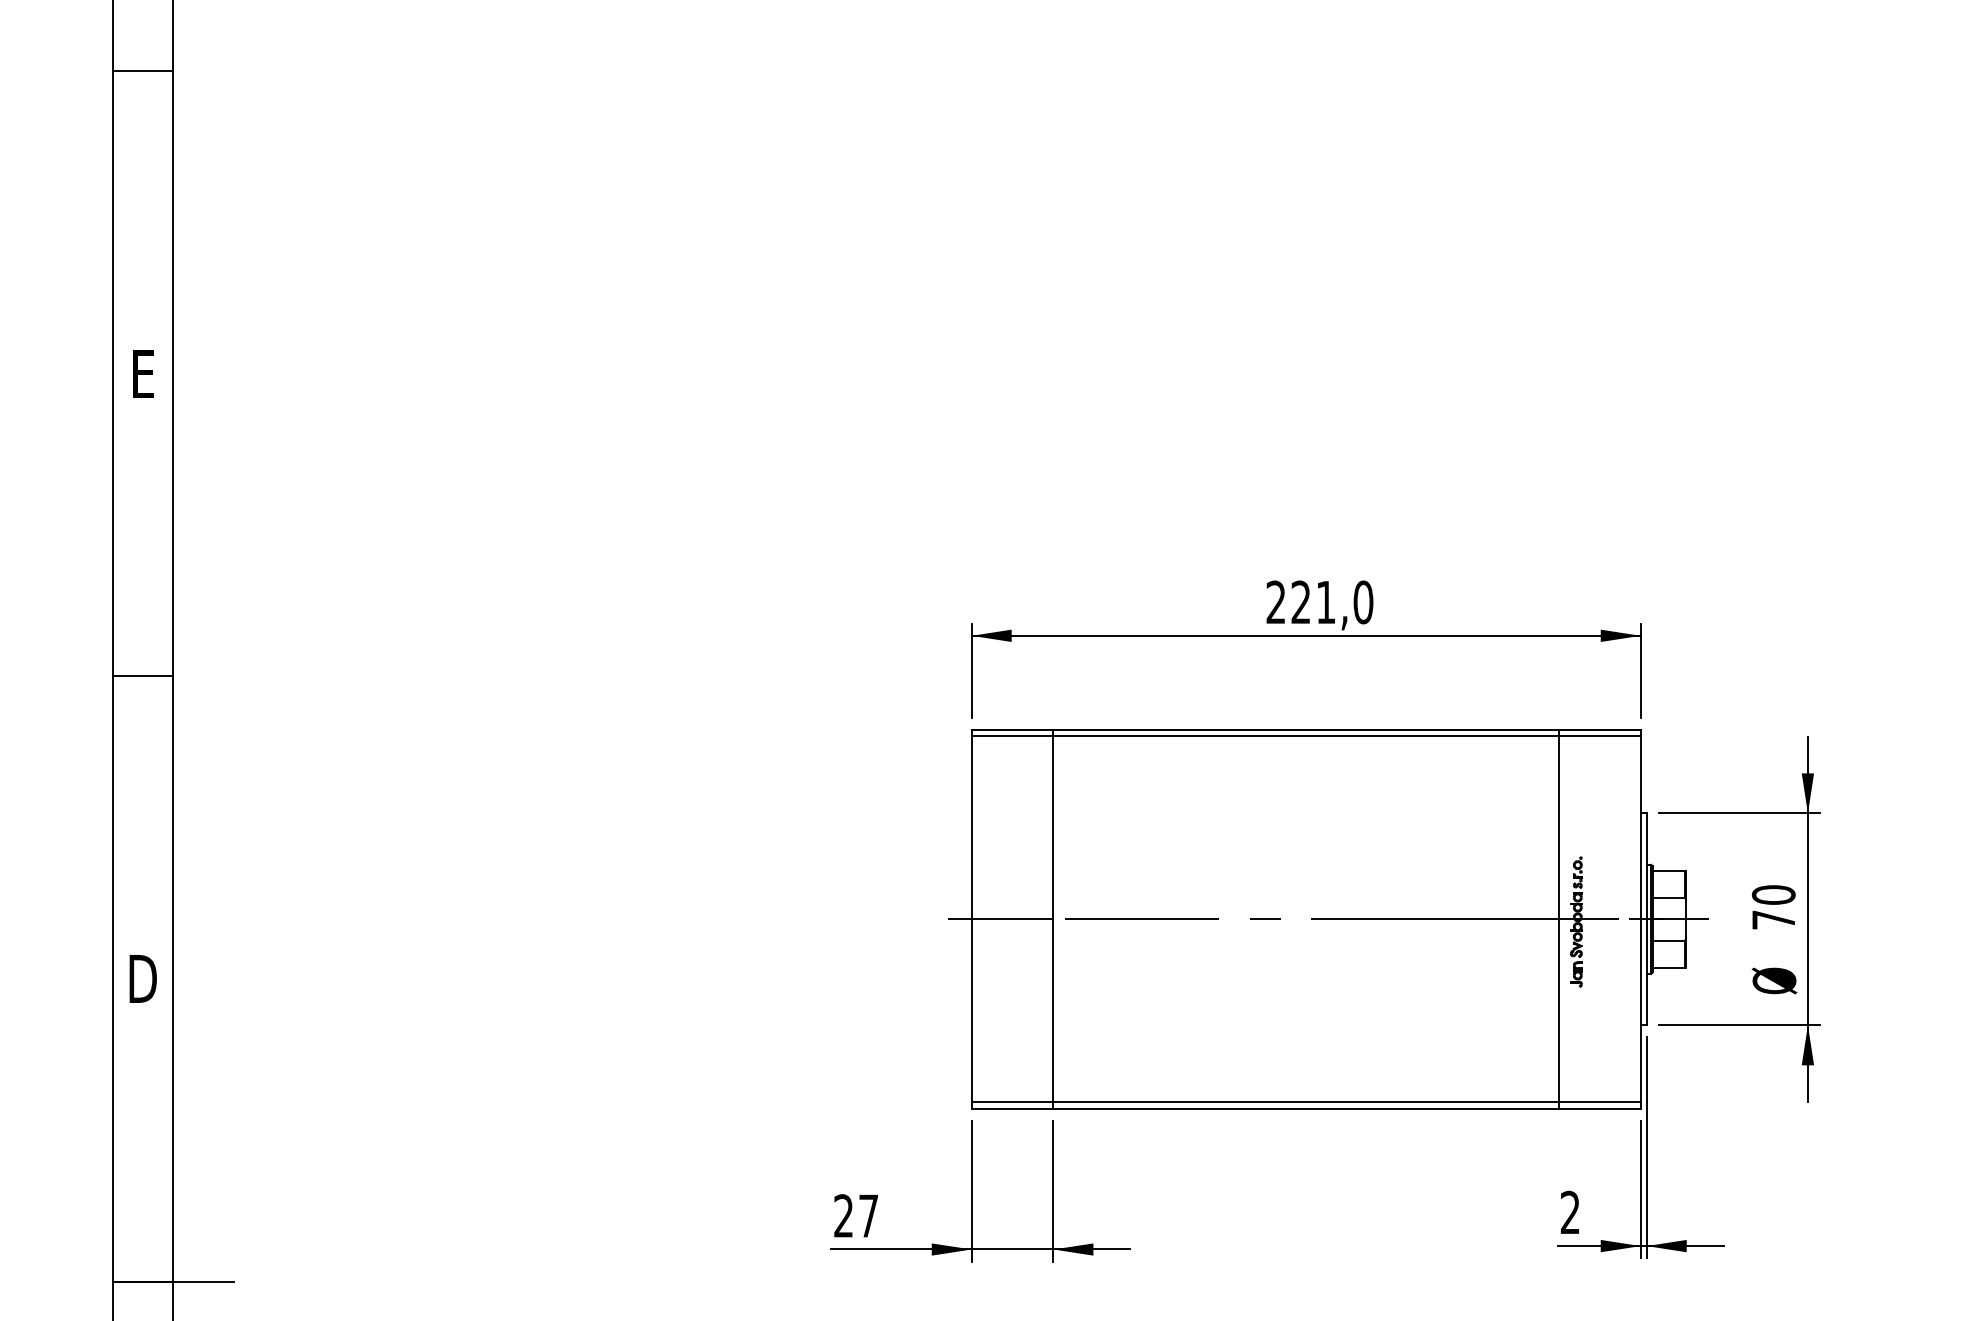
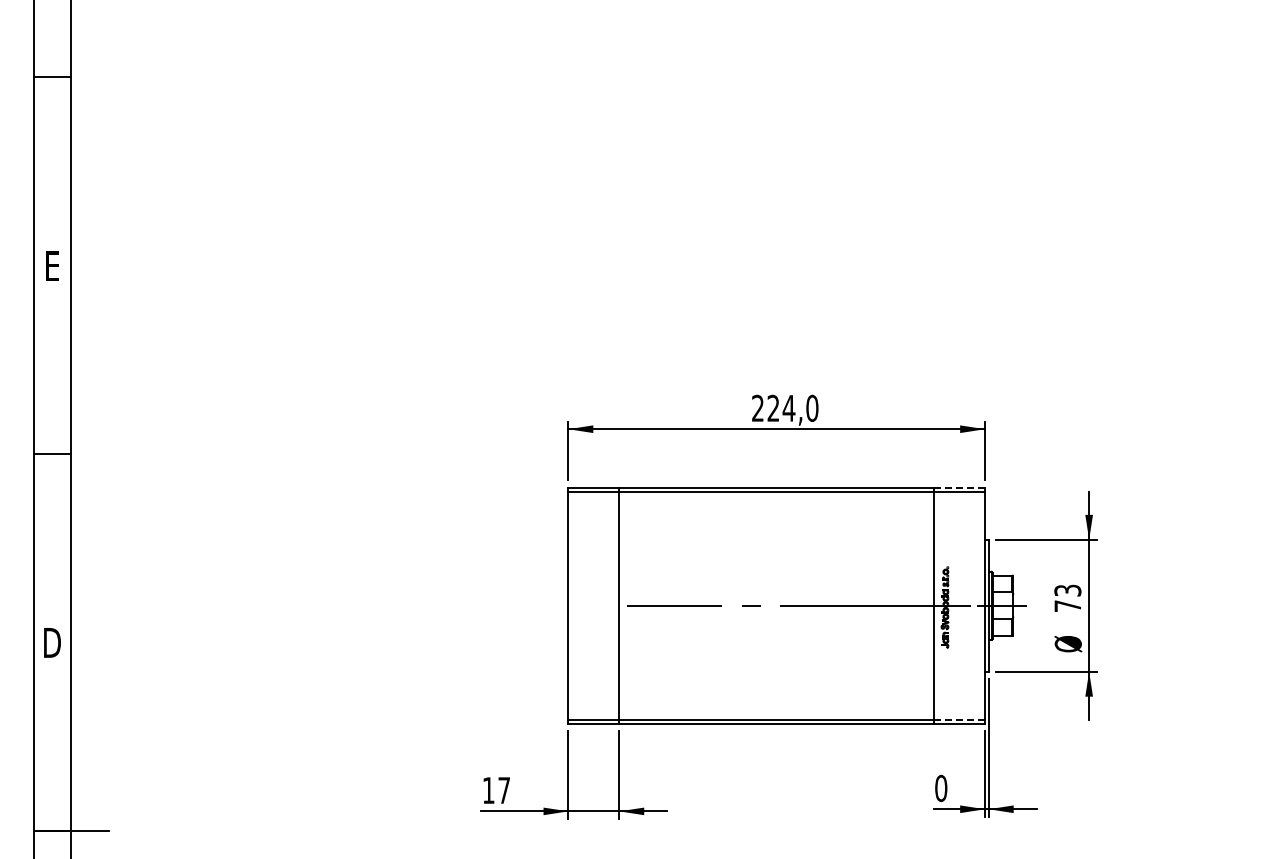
text: (1325, 602) -> (788, 408), 221,0 -> 224,0
line: (1601, 729) -> (960, 487), solid -> dashed
text: (1773, 894) -> (1067, 590), 70 -> 73
line: (1000, 918) -> (586, 605), removed
line: (1601, 1101) -> (960, 719), solid -> dashed
text: (1570, 1212) -> (941, 788), 2 -> 0
text: (843, 1215) -> (488, 790), 27 -> 17

